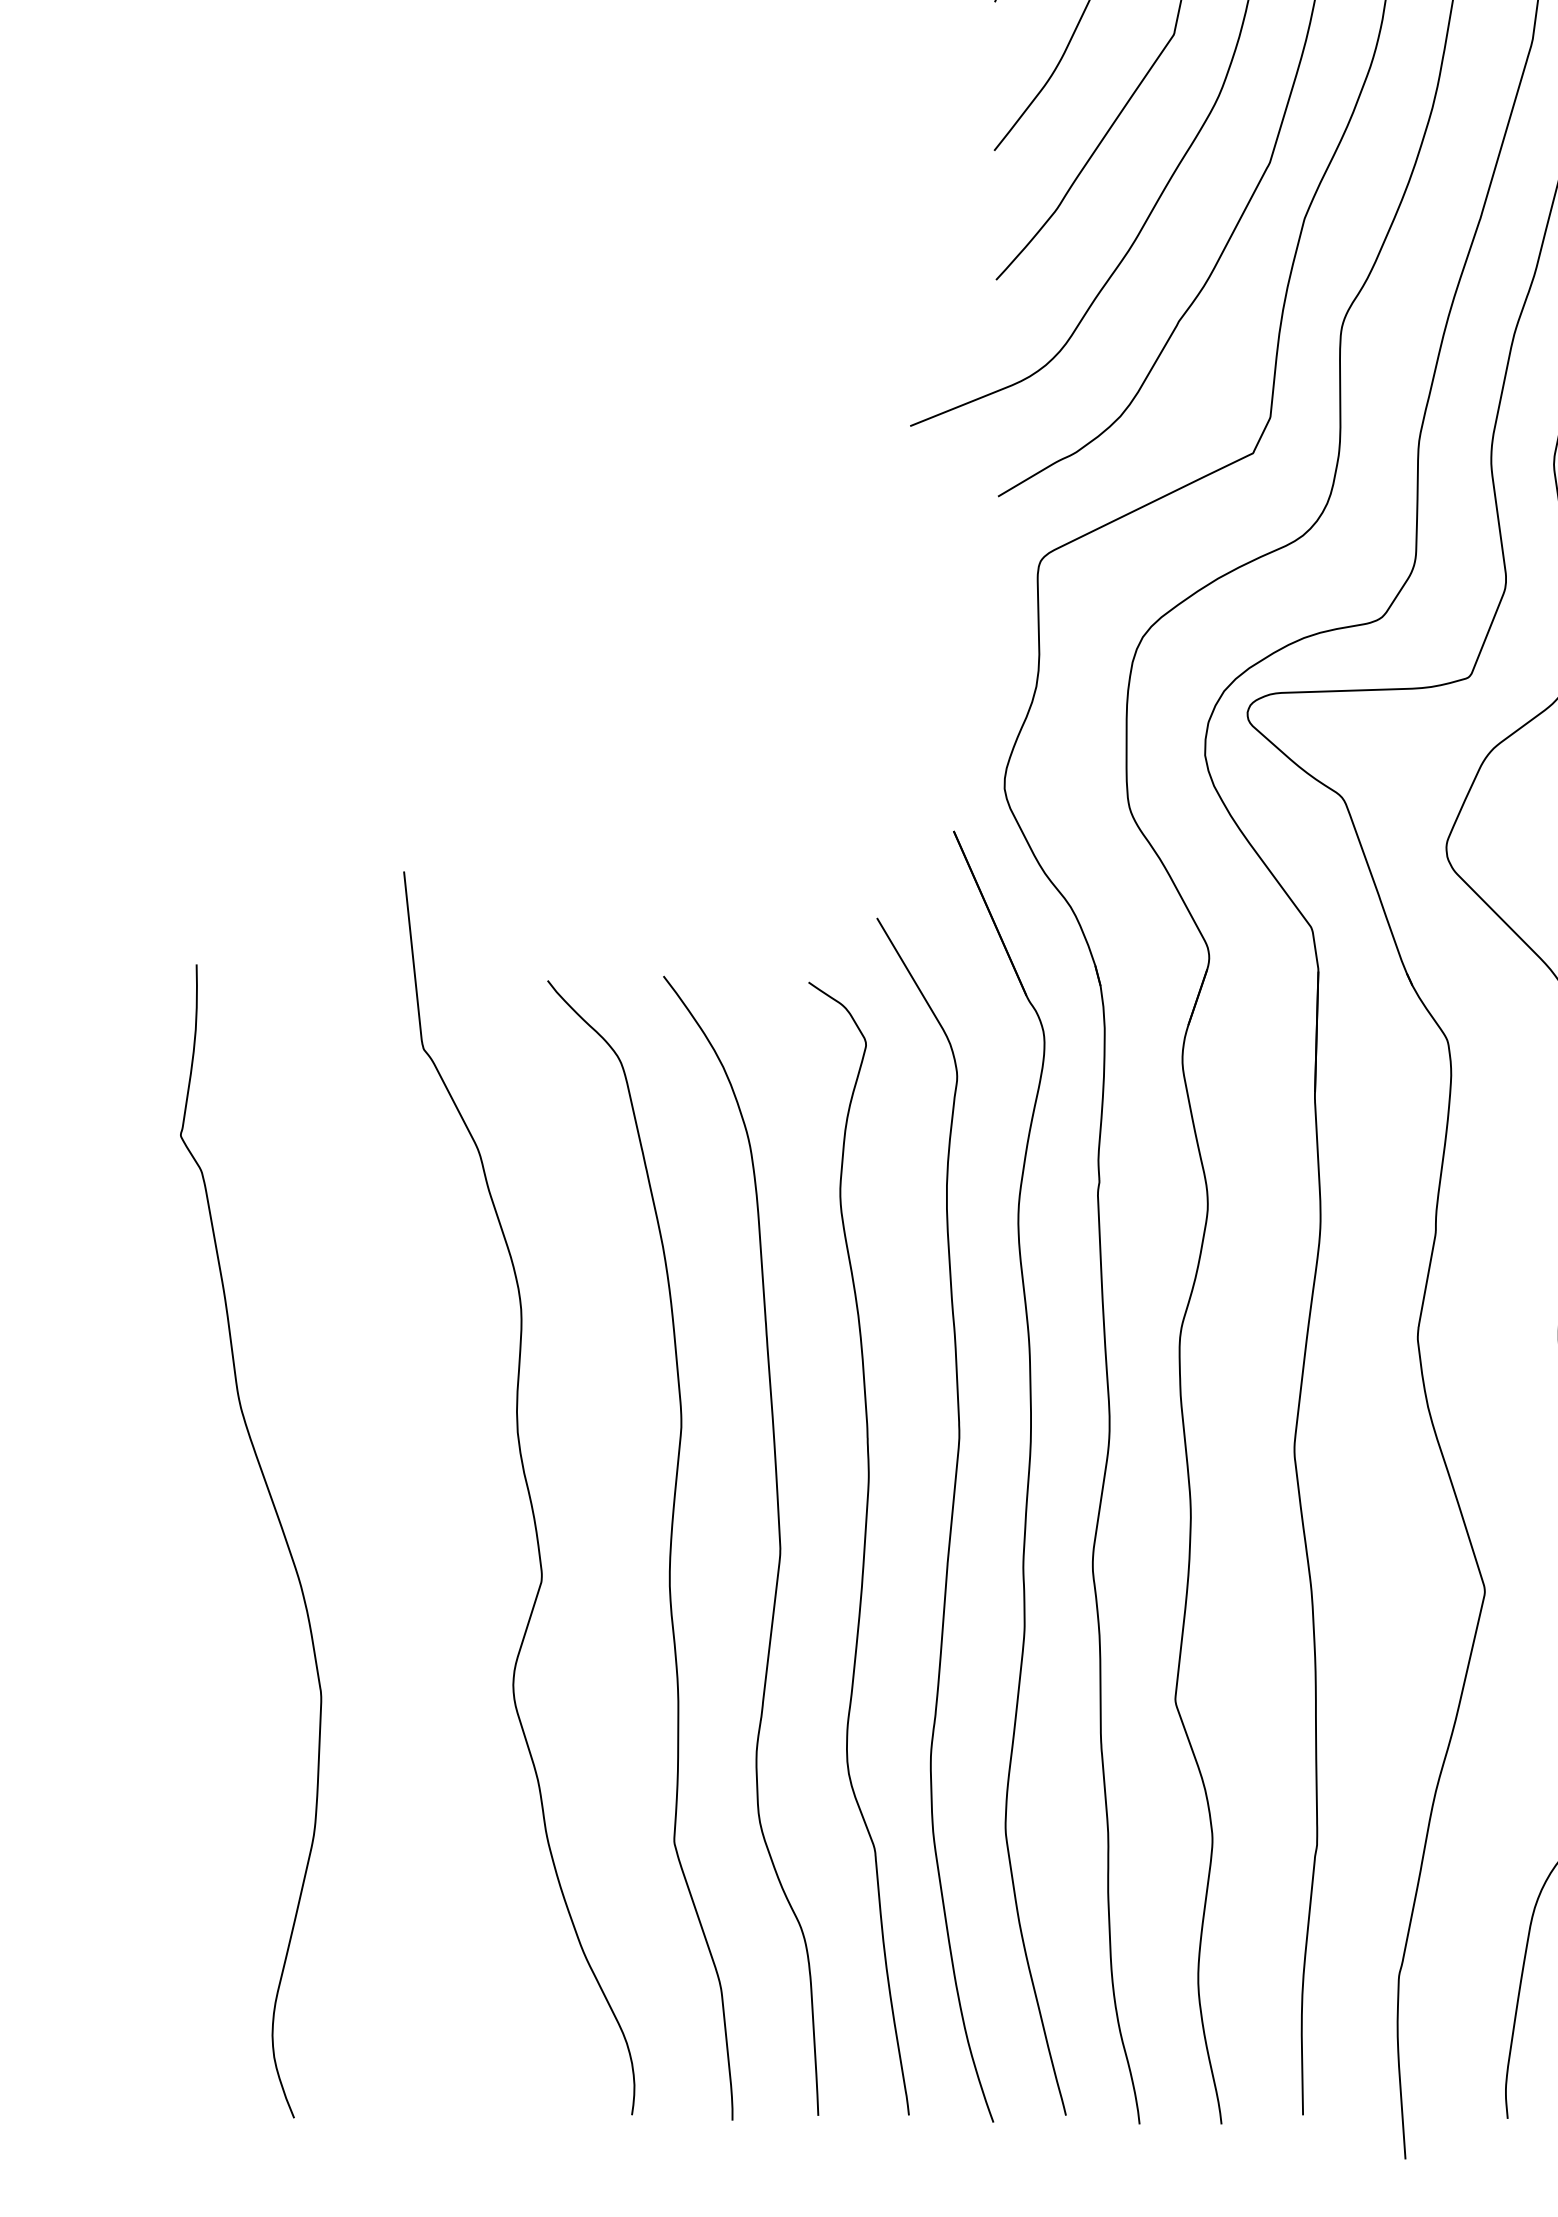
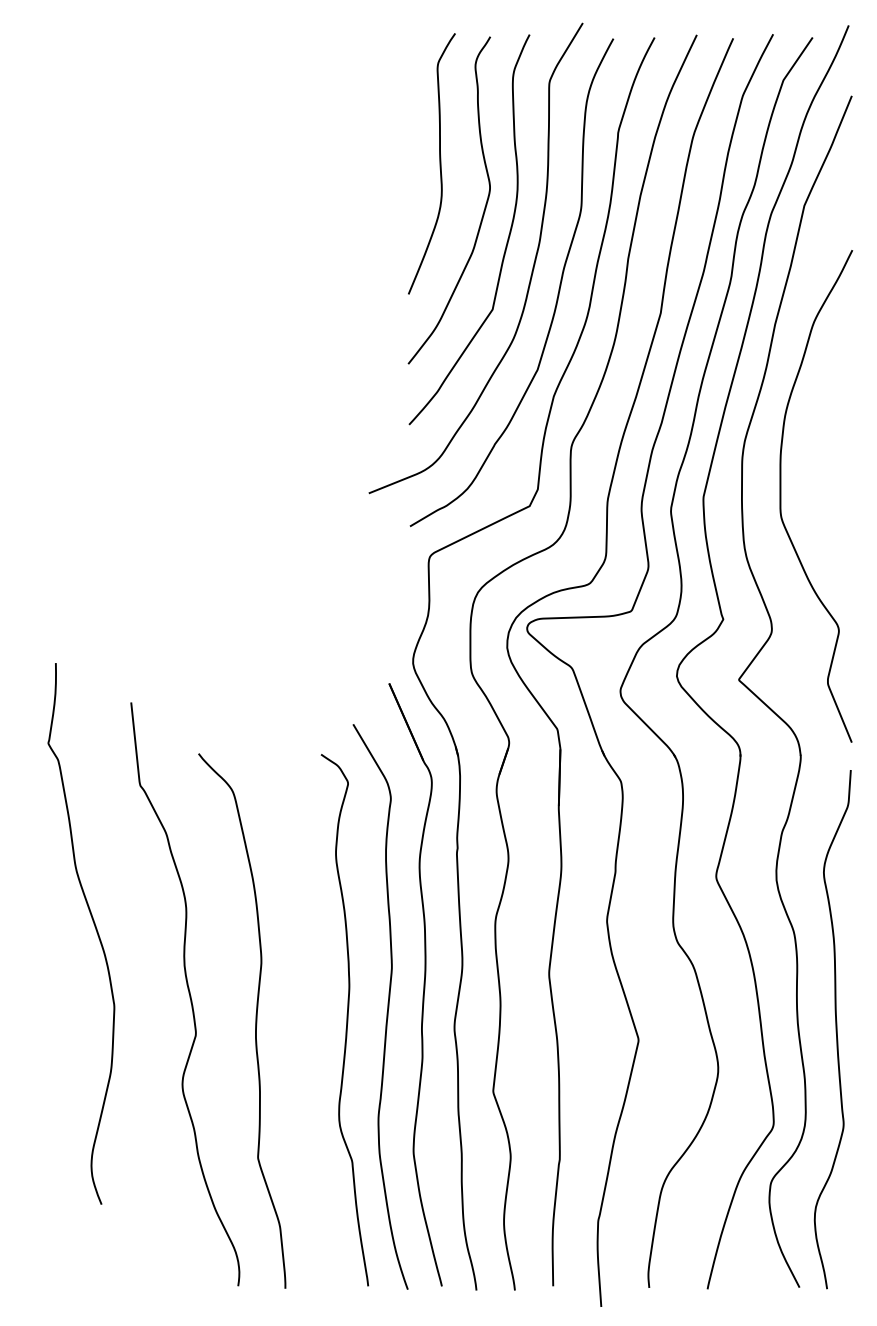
curve: (278, 1527) -> (94, 927), moved
curve: (777, 1544) -> (306, 1018), removed

